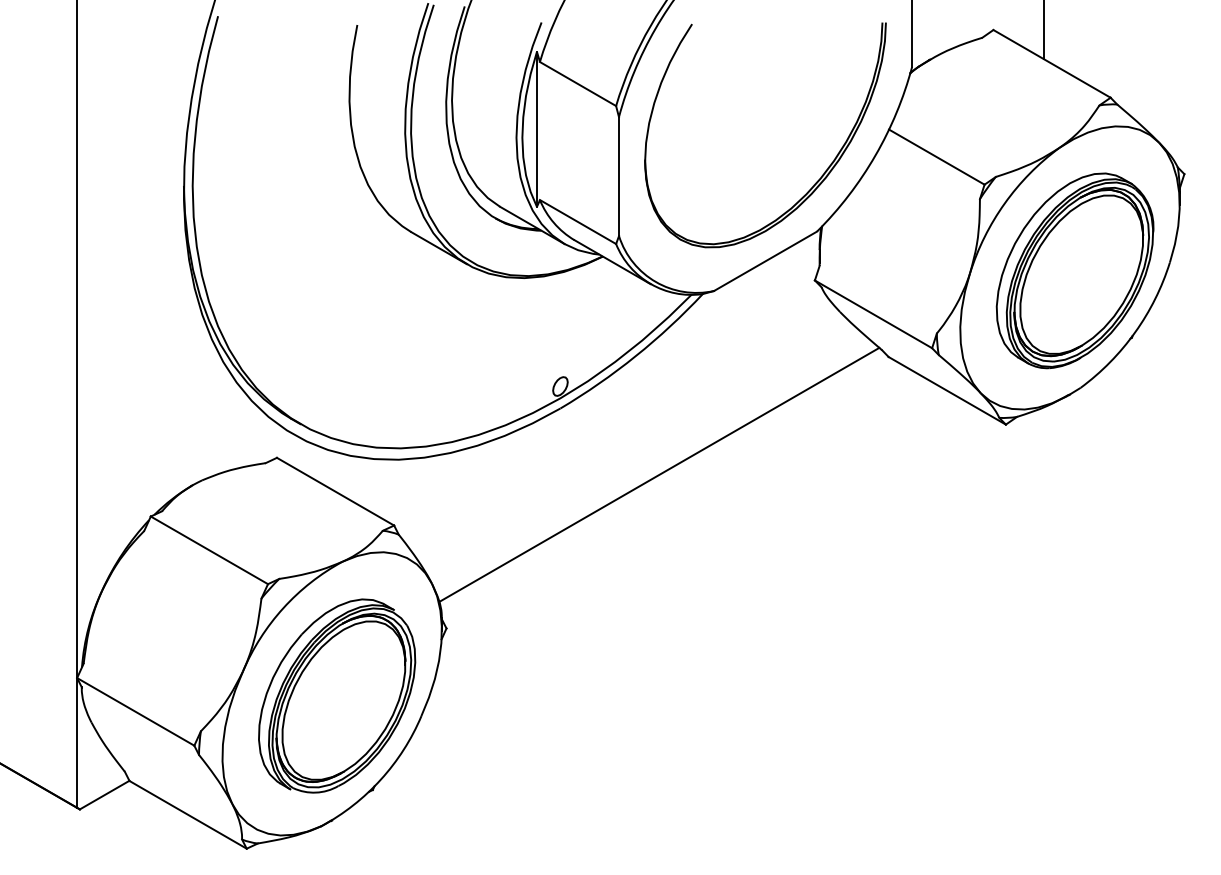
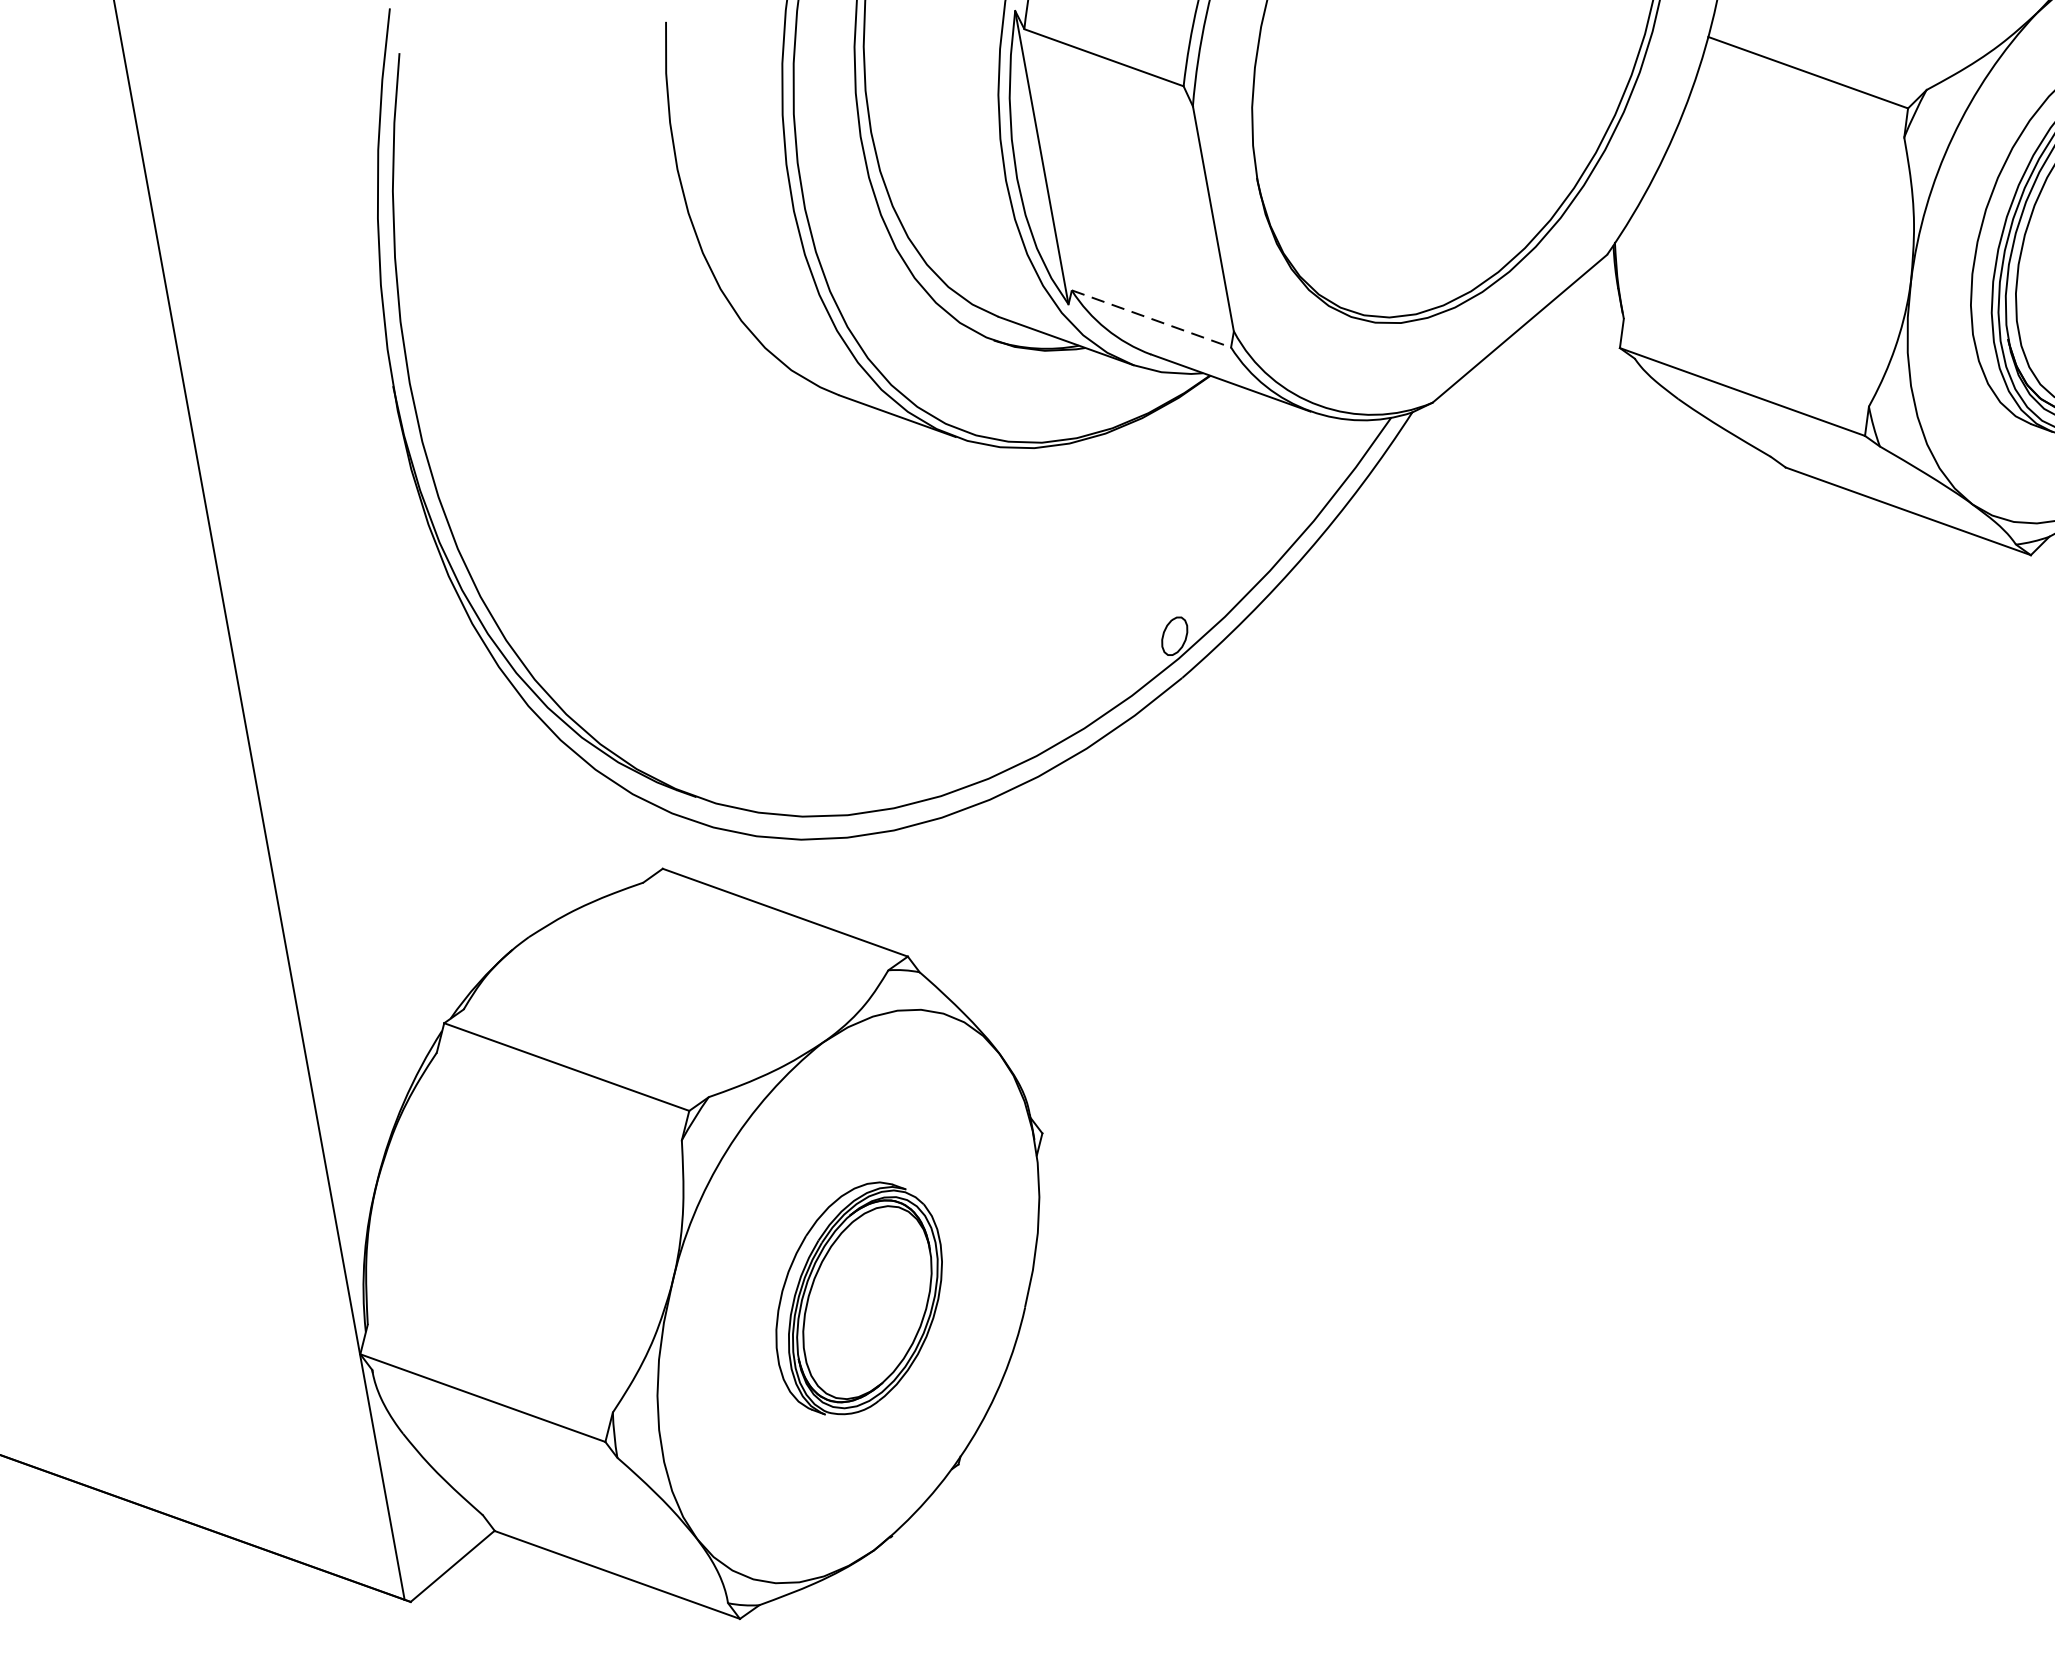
line: (578, 222) -> (1152, 319), solid -> dashed
line: (659, 474) -> (1392, 768), removed
part: (337, 695) -> (859, 1297), size x0.6

